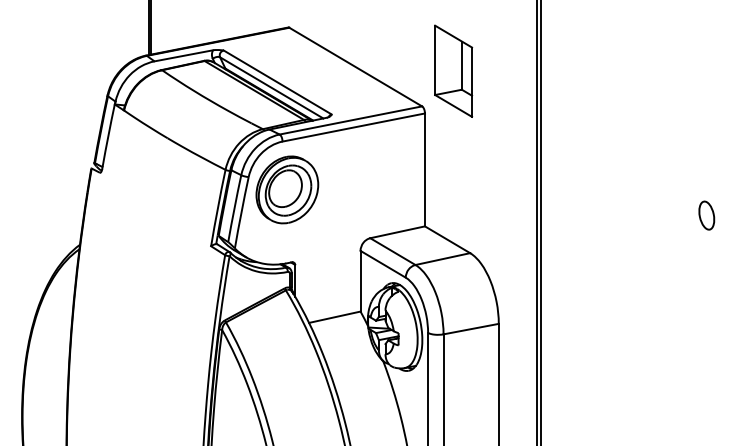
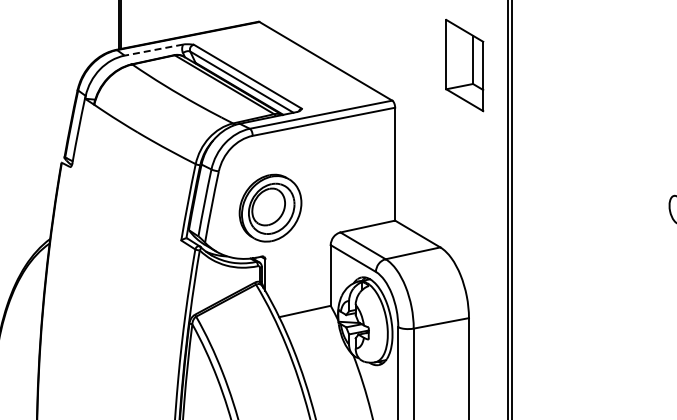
line: (183, 55) -> (153, 49), solid -> dashed
part: (453, 70) -> (464, 64), moved
part: (287, 189) -> (270, 207), moved

